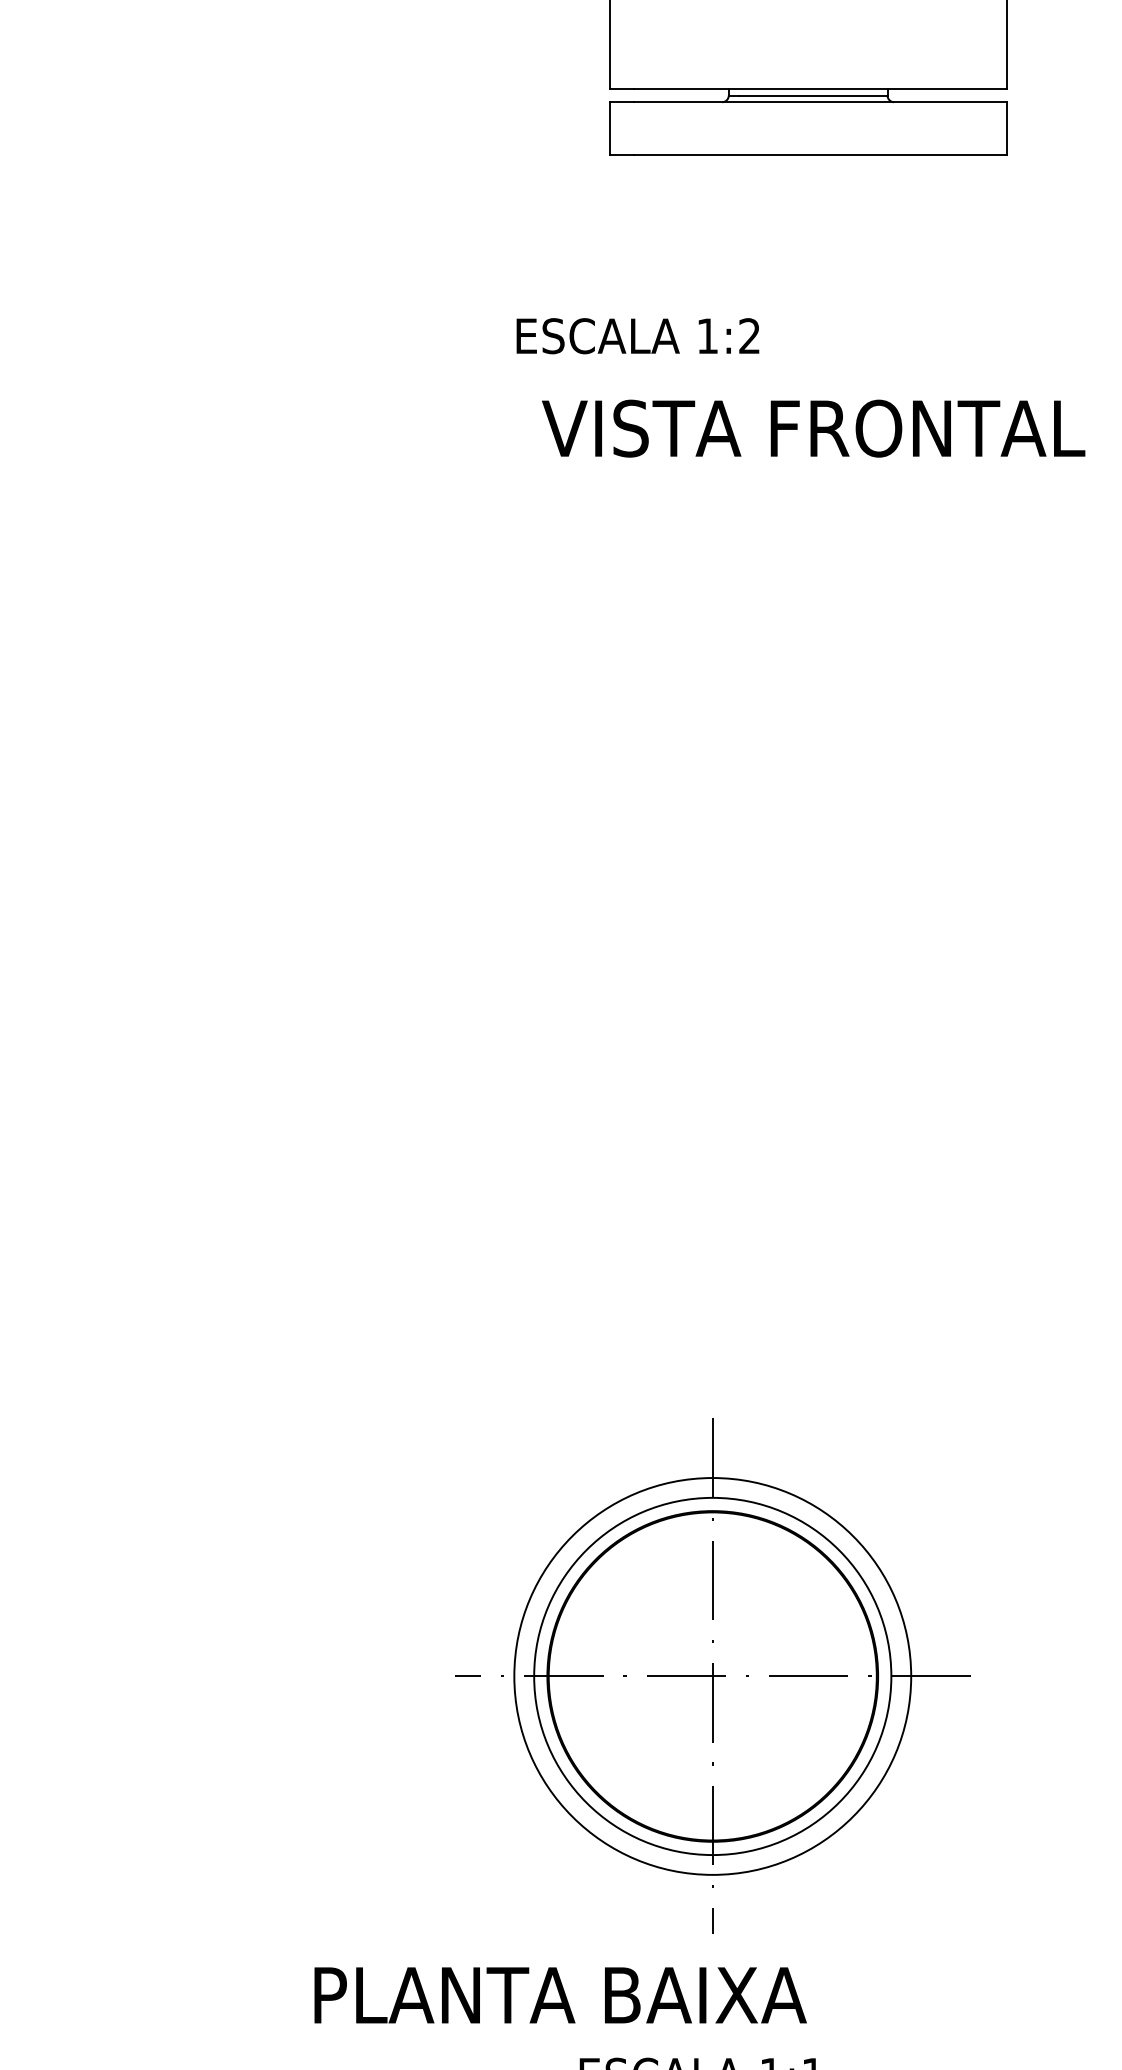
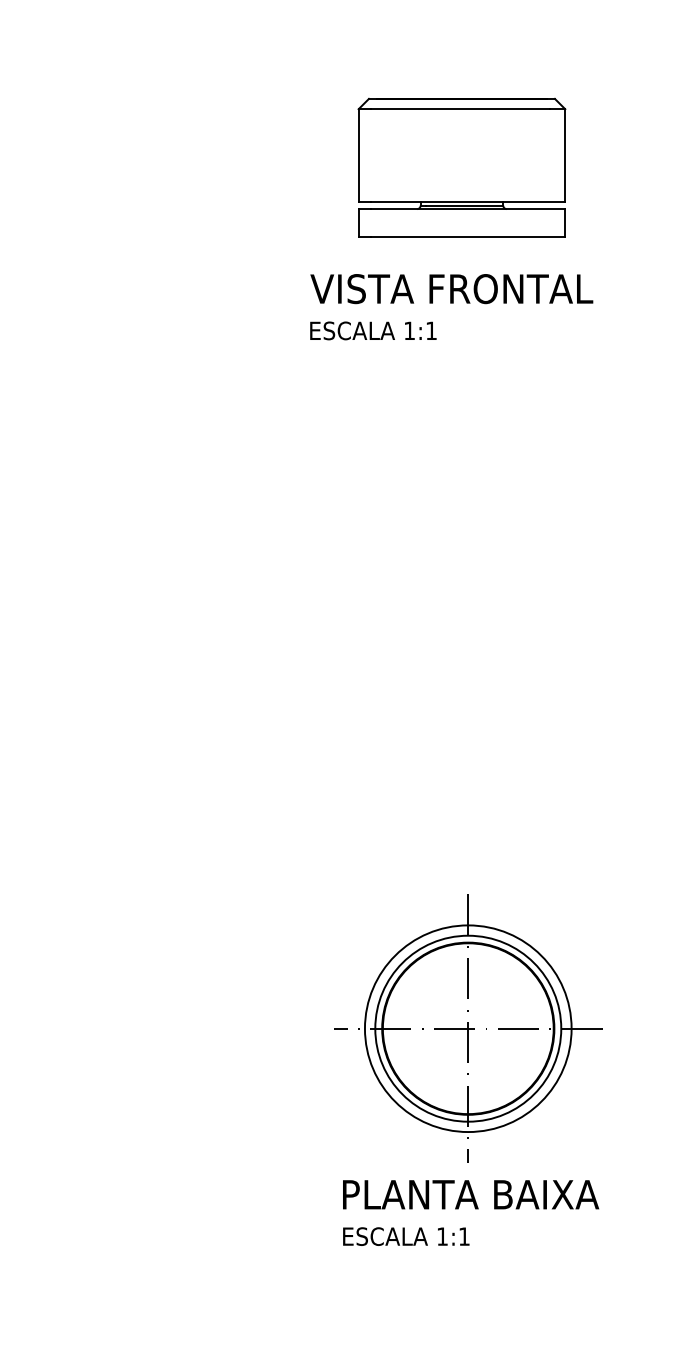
text: (749, 335) -> (431, 330), 1:2 -> 1:1
text: (813, 429) -> (451, 289), moved
part: (713, 1676) -> (468, 1028), moved
text: (561, 1994) -> (471, 1194), moved

